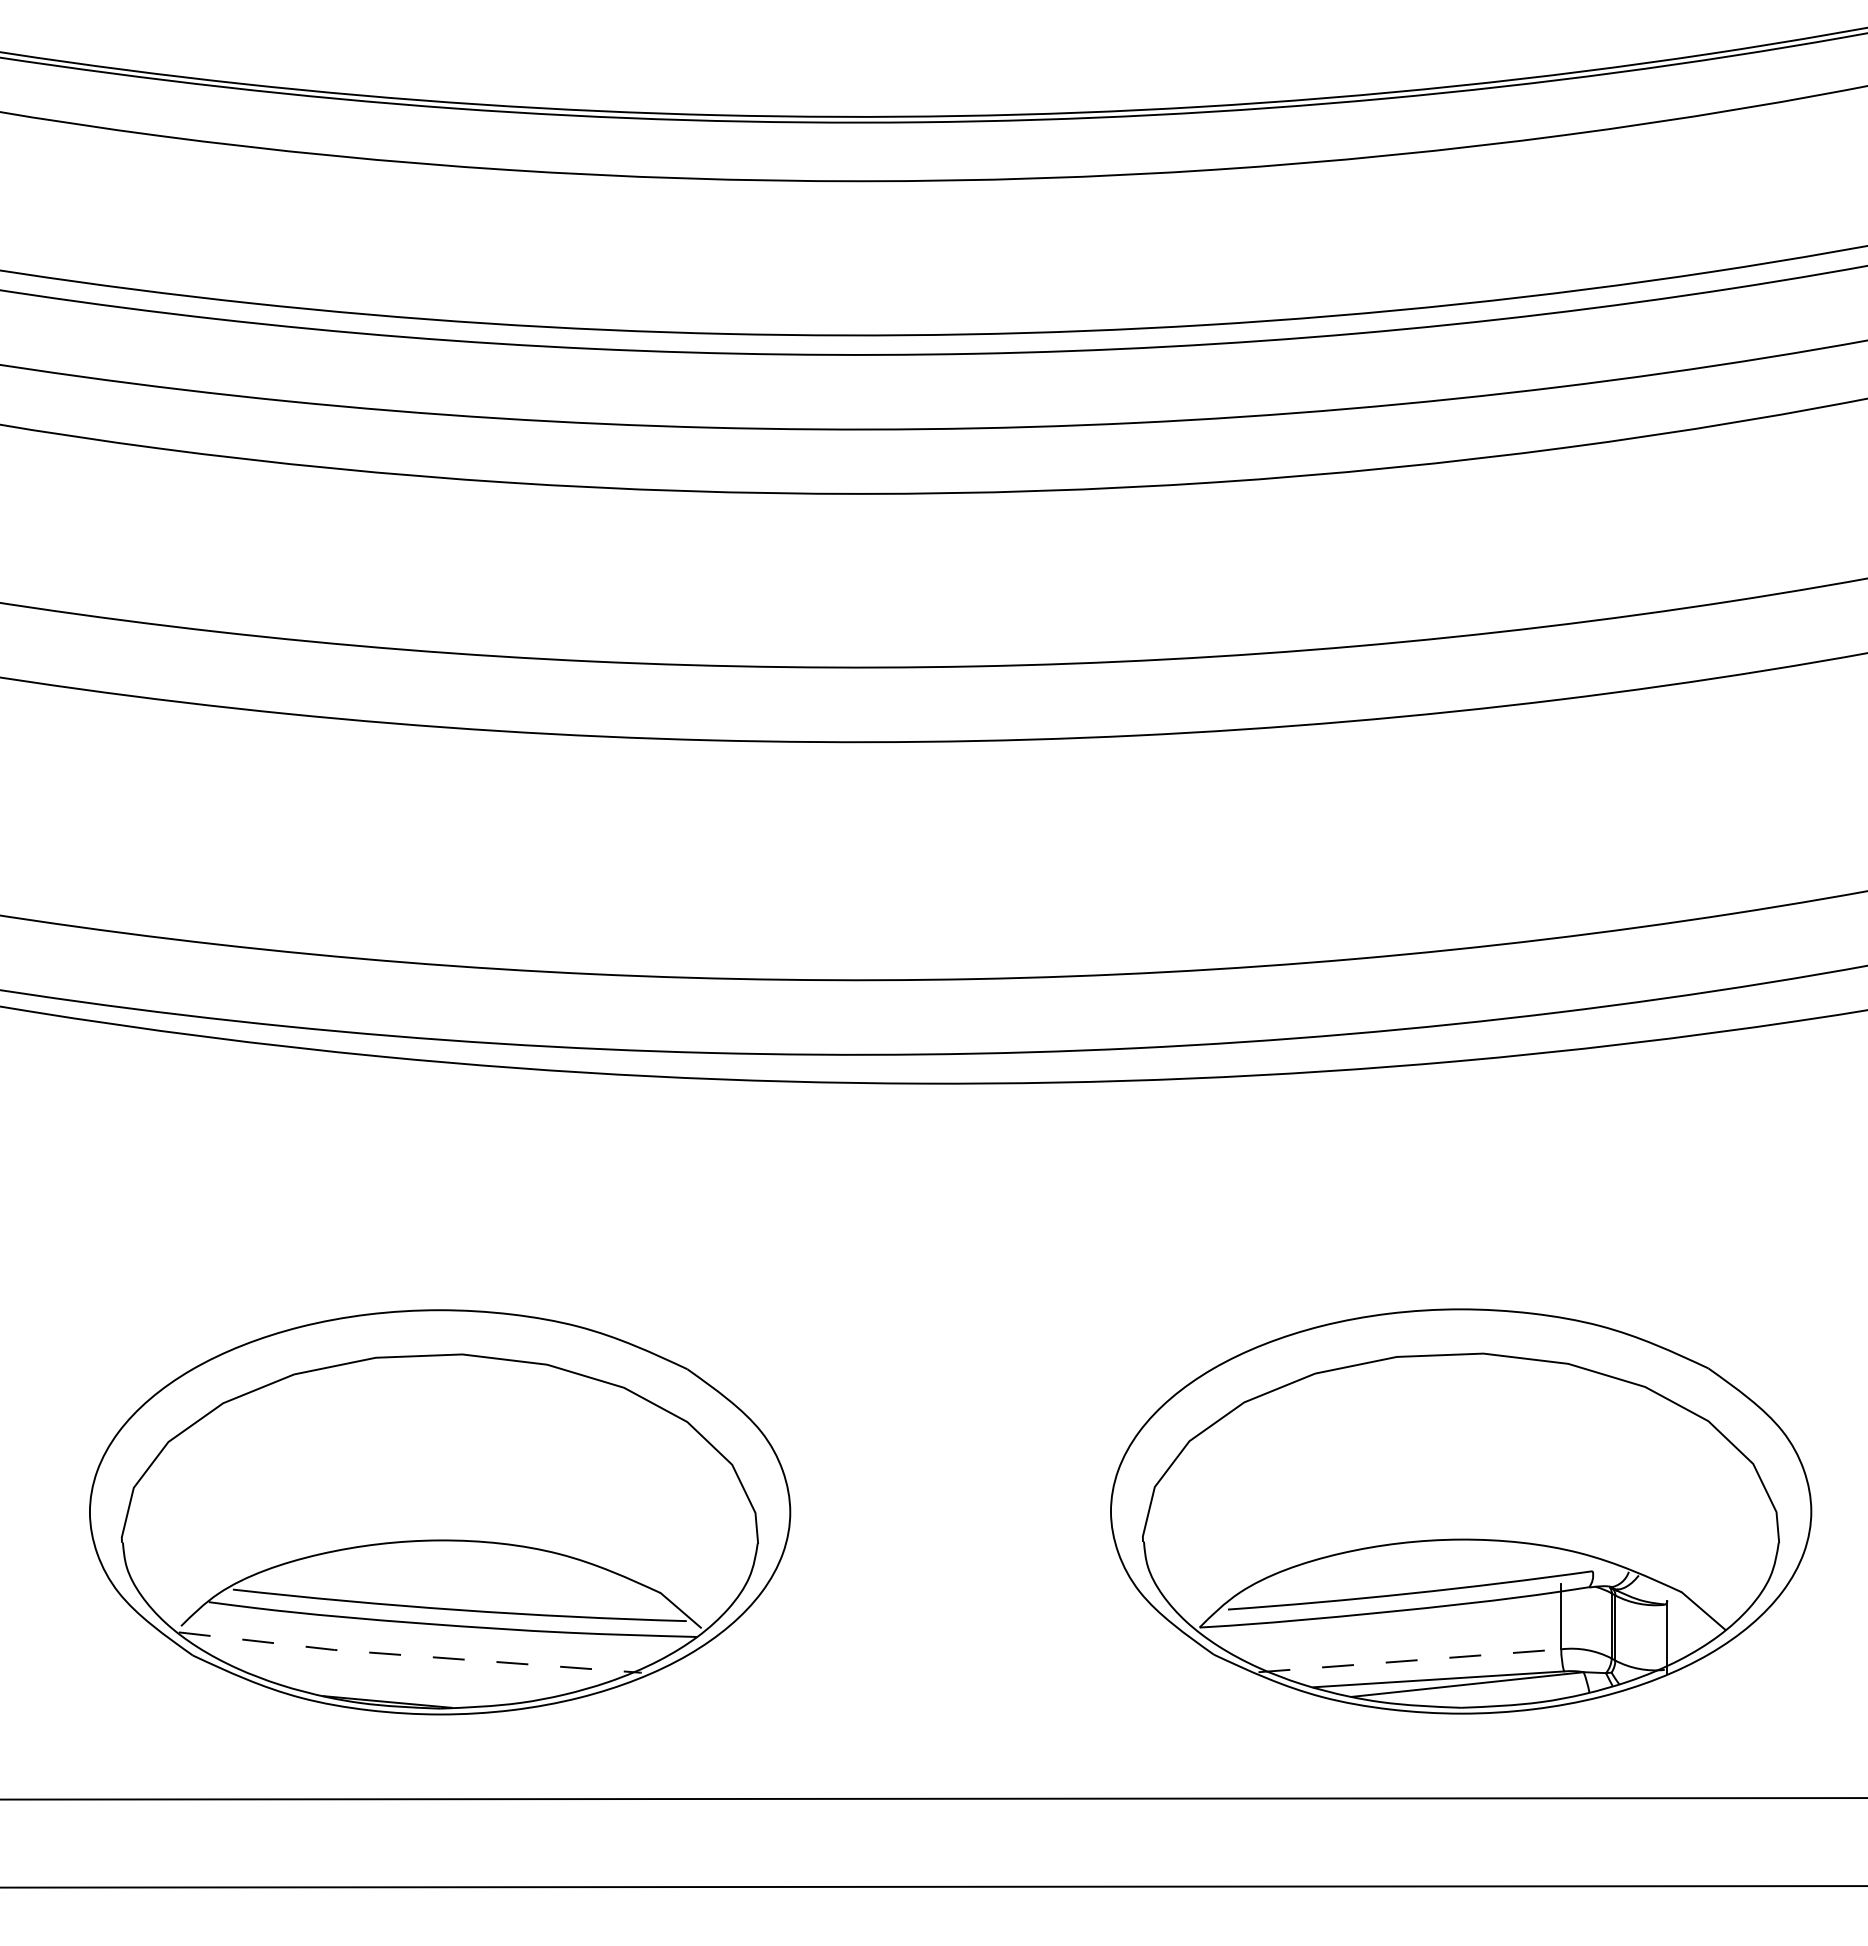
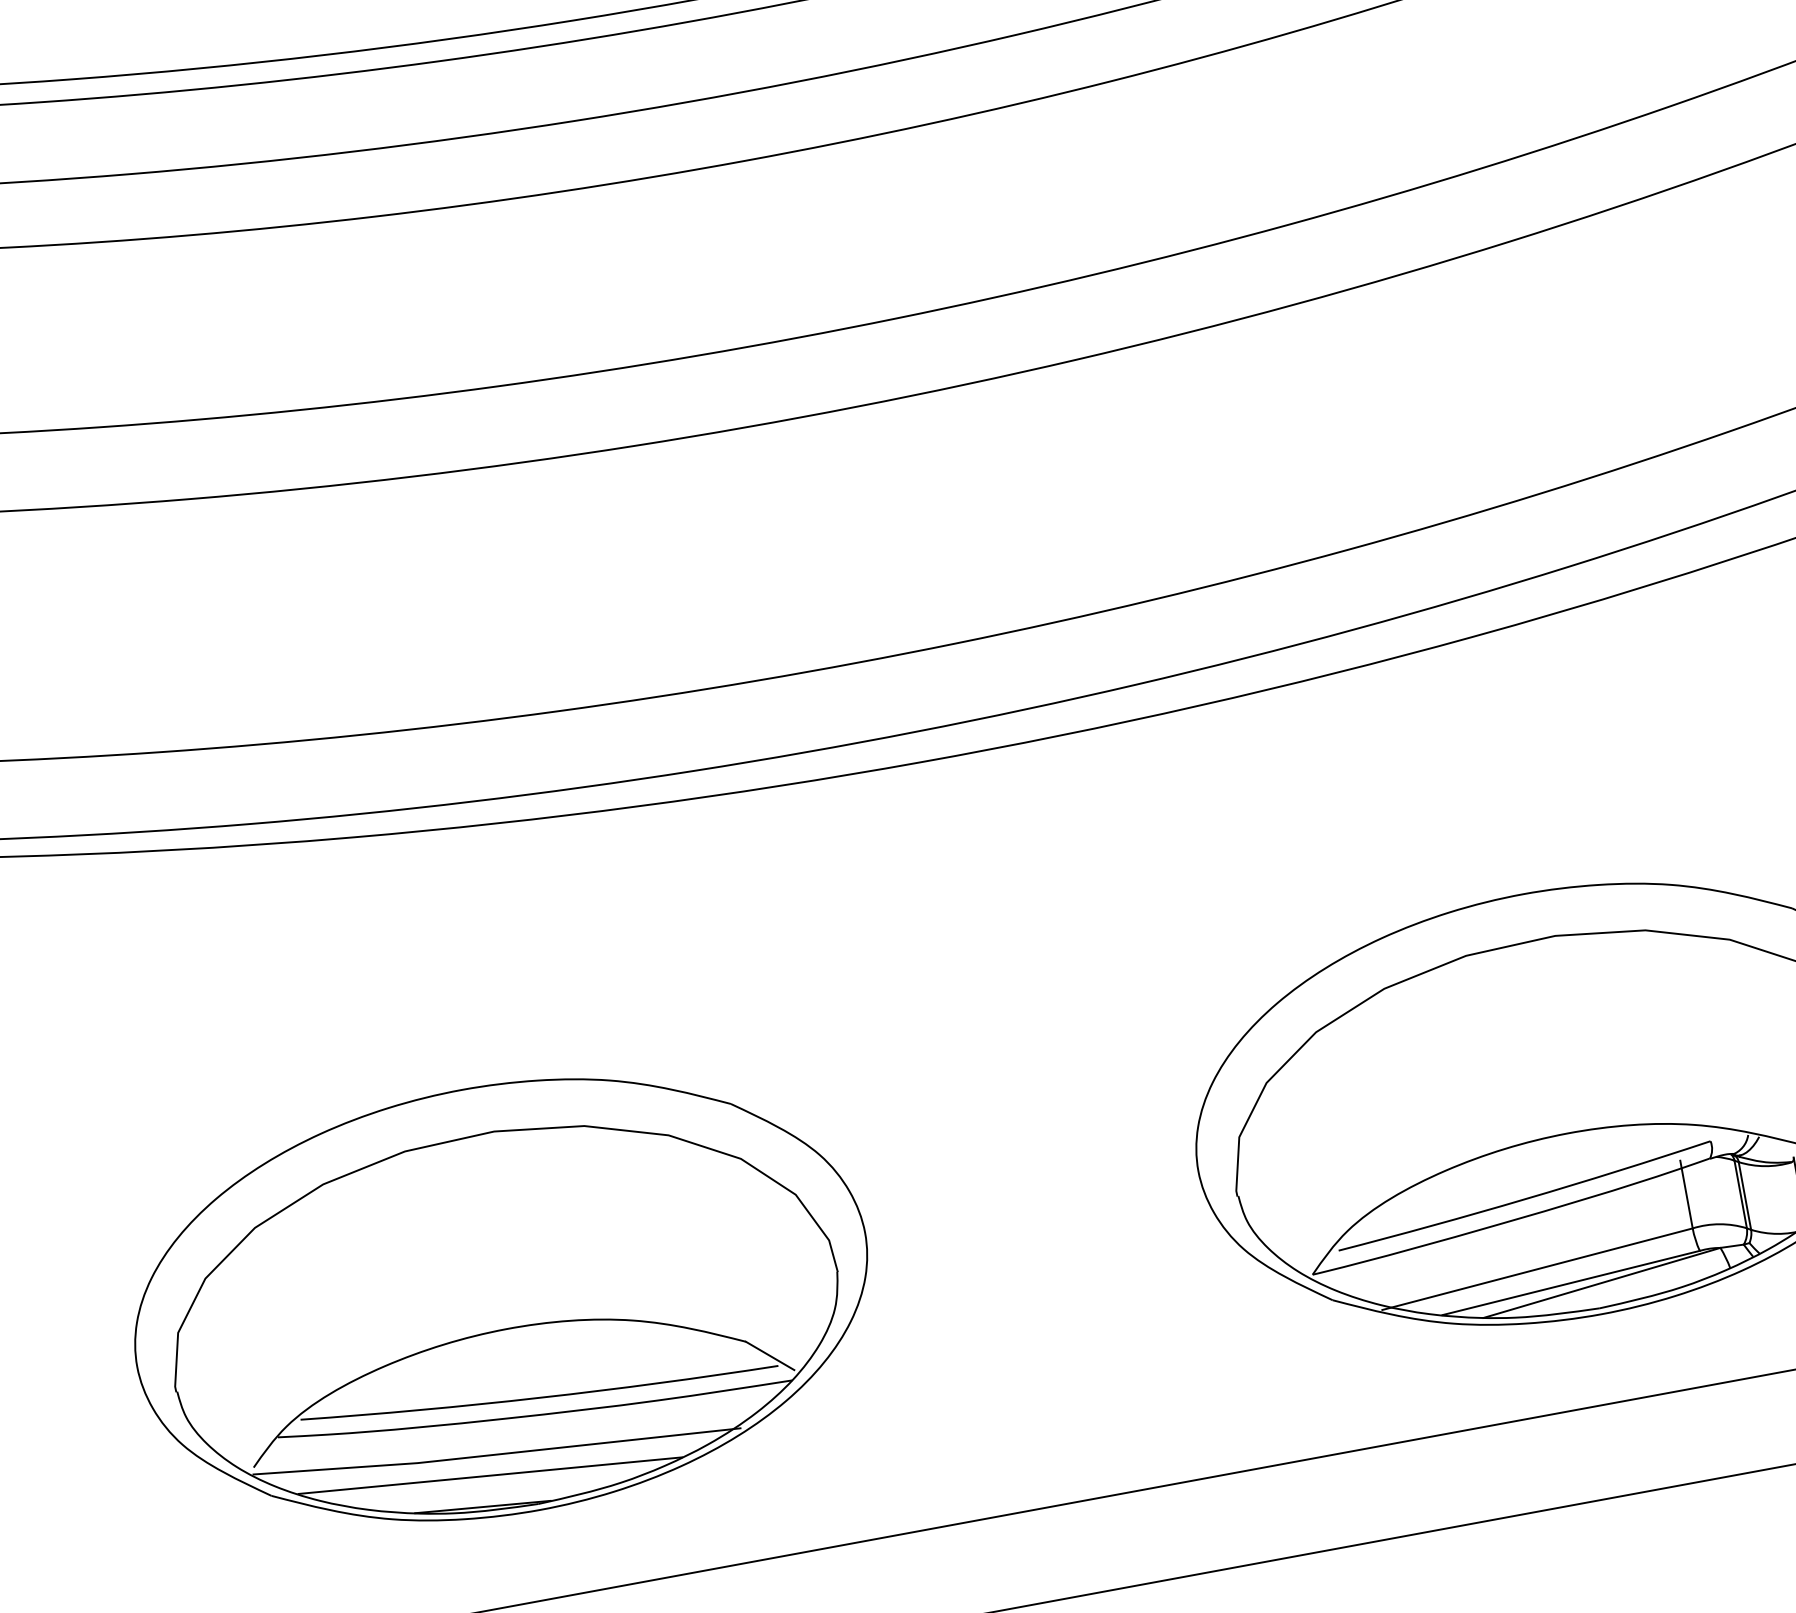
line: (410, 1655) -> (497, 1454), dashed -> solid
line: (1409, 1660) -> (1537, 1268), dashed -> solid
line: (399, 1673) -> (489, 1475), added

